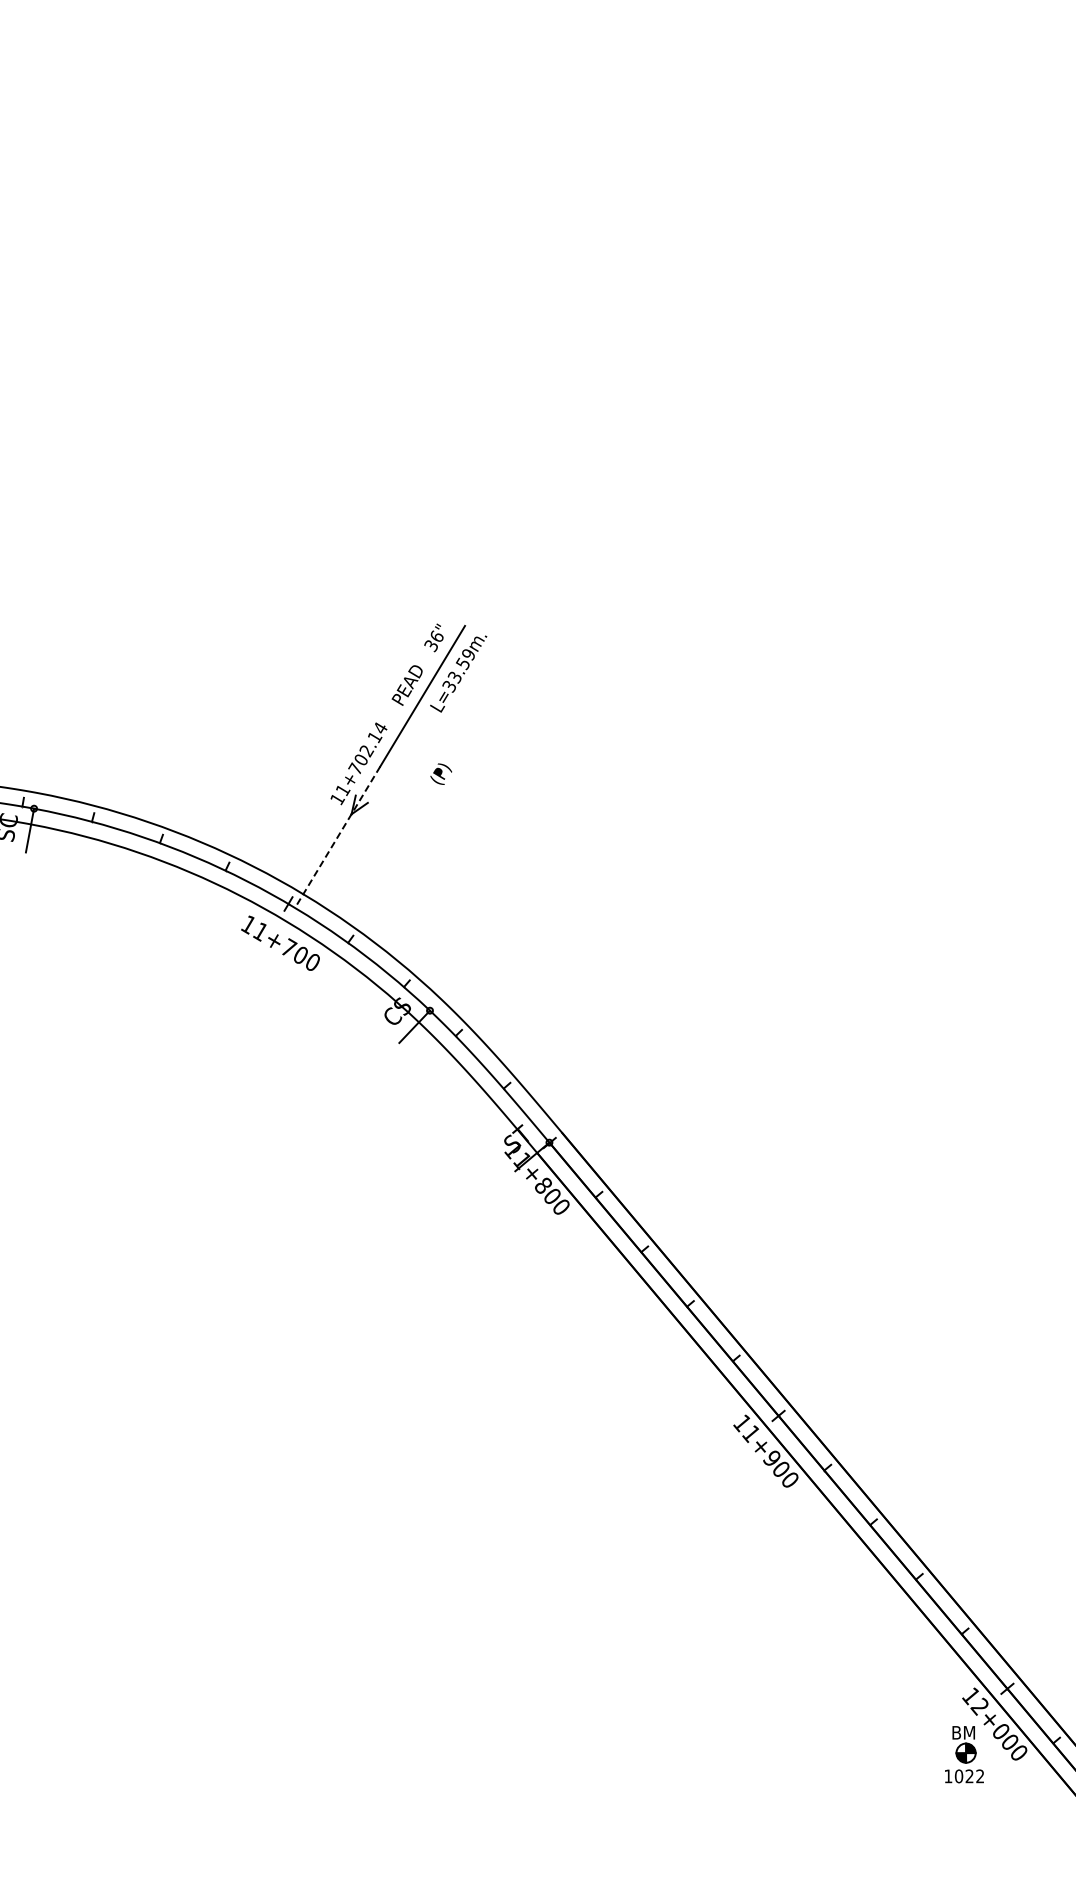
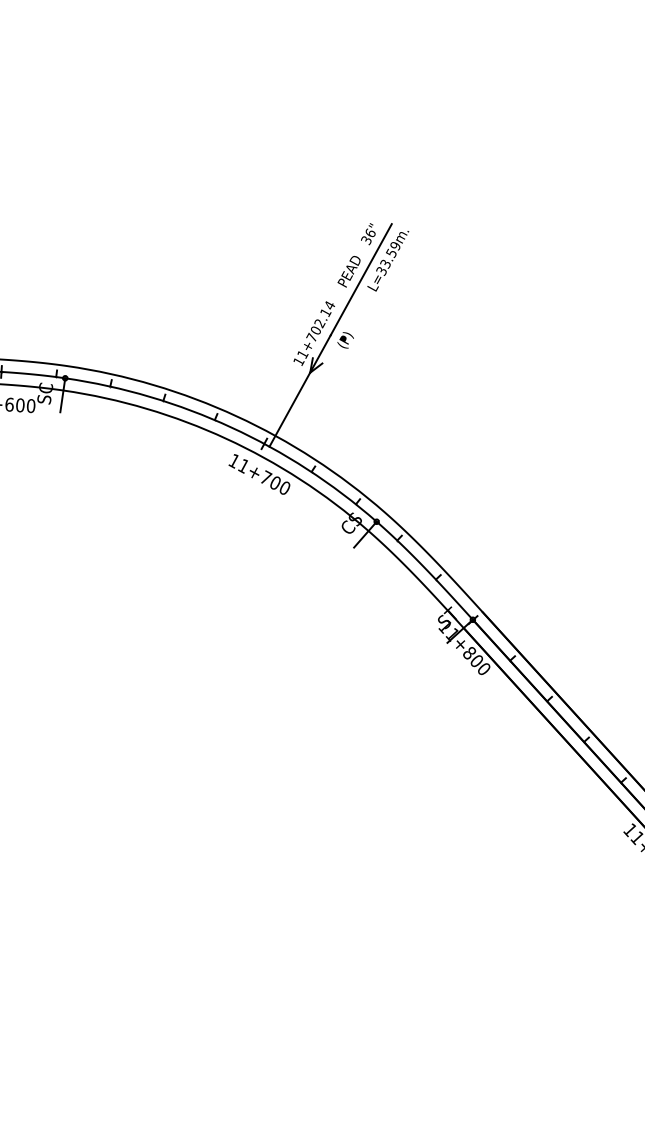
text: (441, 773) -> (345, 339), moved
line: (337, 837) -> (300, 391), dashed -> solid

